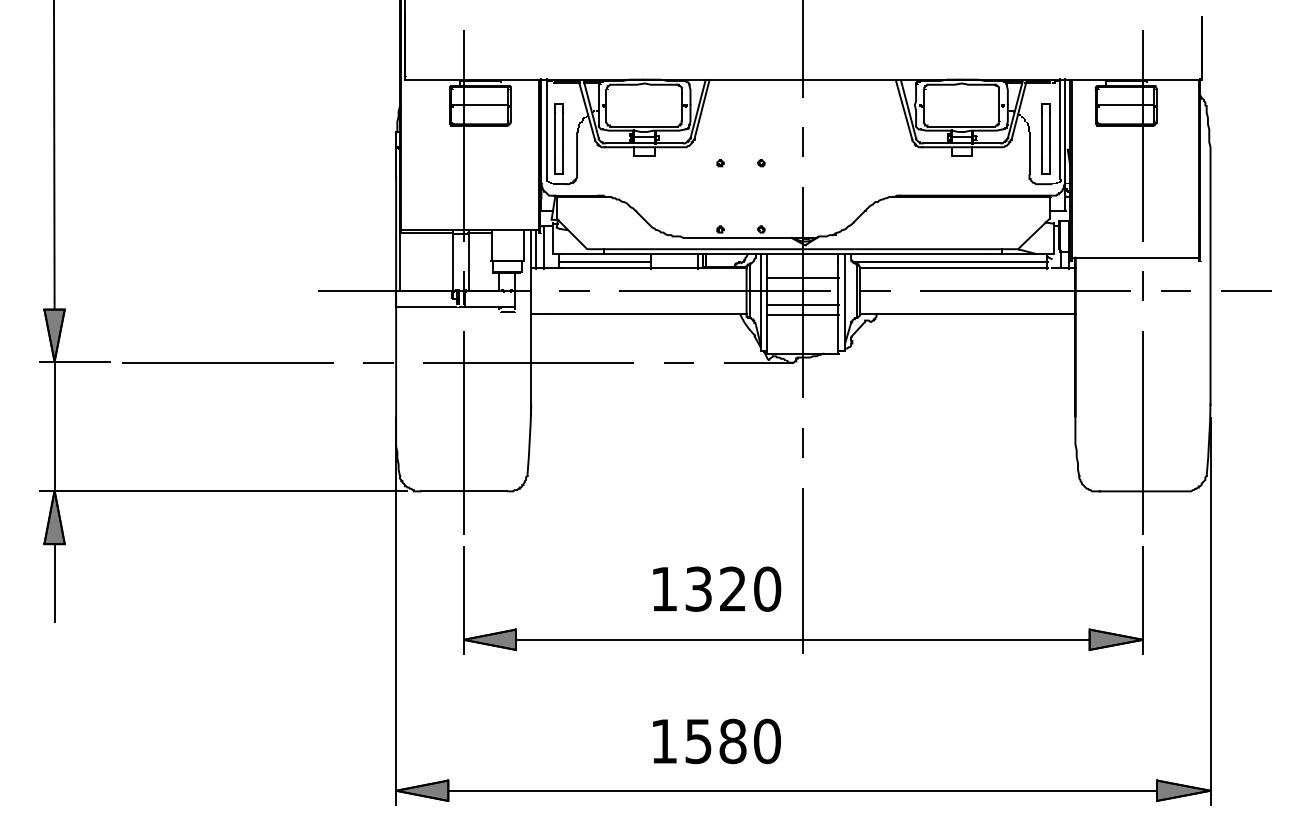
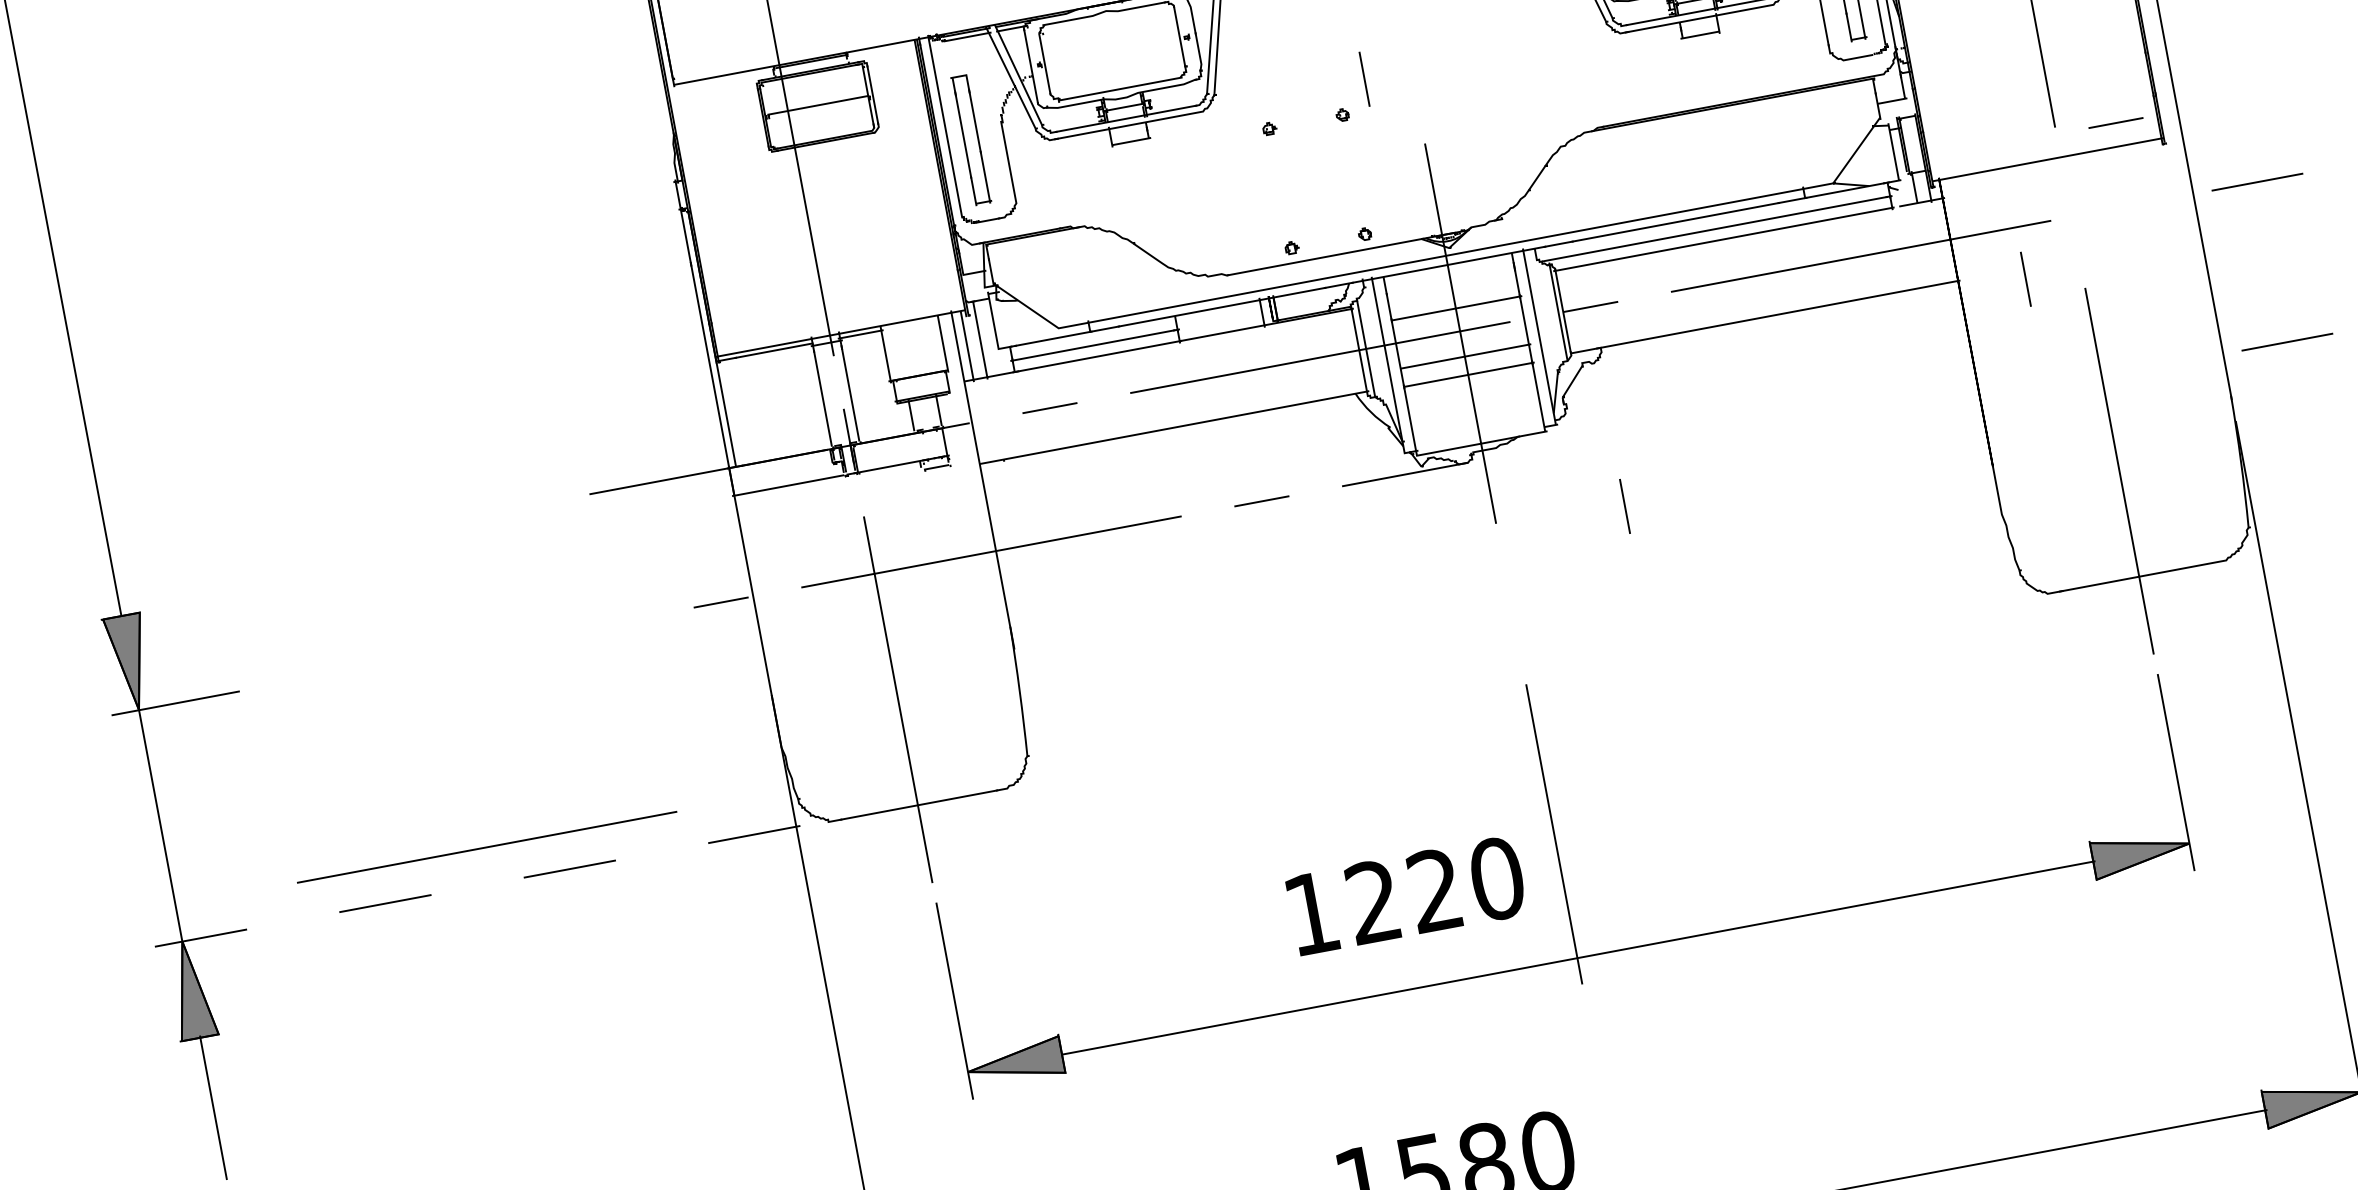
line: (802, 141) -> (1364, 78), moved
line: (1142, 285) -> (2024, 278), moved
line: (1175, 290) -> (2114, 121), moved
line: (227, 362) -> (486, 847), moved
line: (1246, 379) -> (2287, 340), added
line: (802, 442) -> (1624, 505), moved
line: (224, 490) -> (487, 884), solid -> dashed
text: (698, 588) -> (1372, 900), 1320 -> 1220

